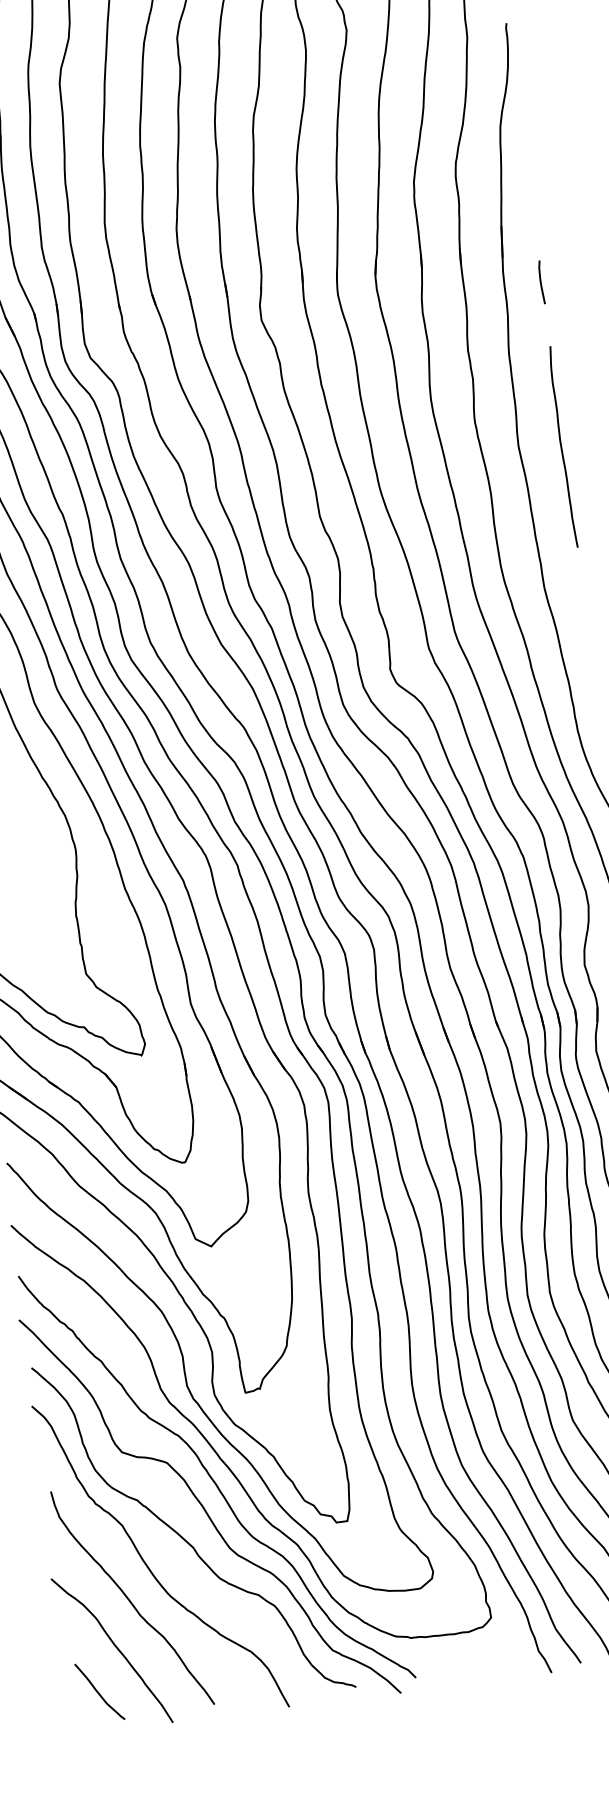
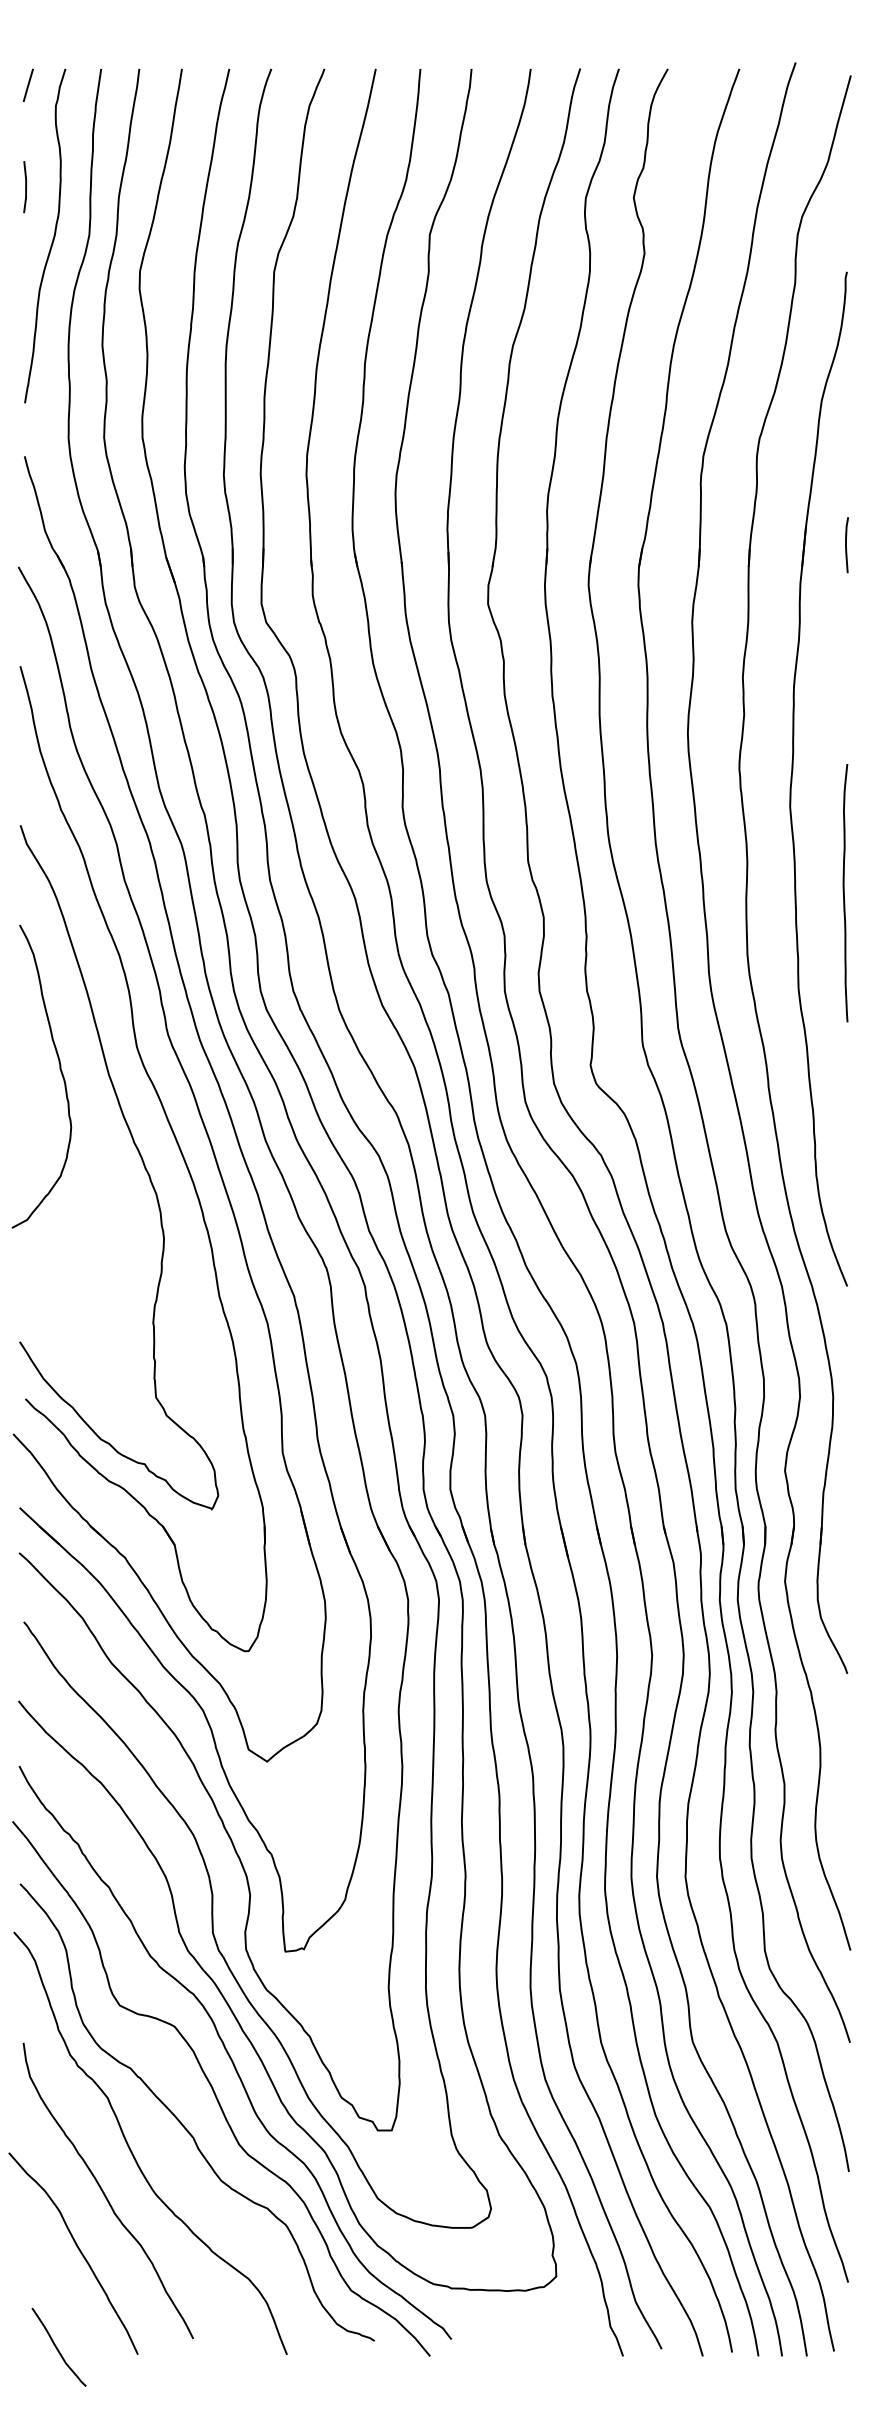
line: (541, 282) -> (846, 545), moved
curve: (561, 447) -> (844, 893), moved
curve: (98, 1692) -> (57, 2347), moved

